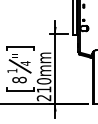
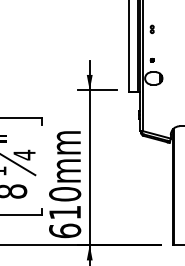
text: (43, 97) -> (63, 229), 210mm -> 610mm

